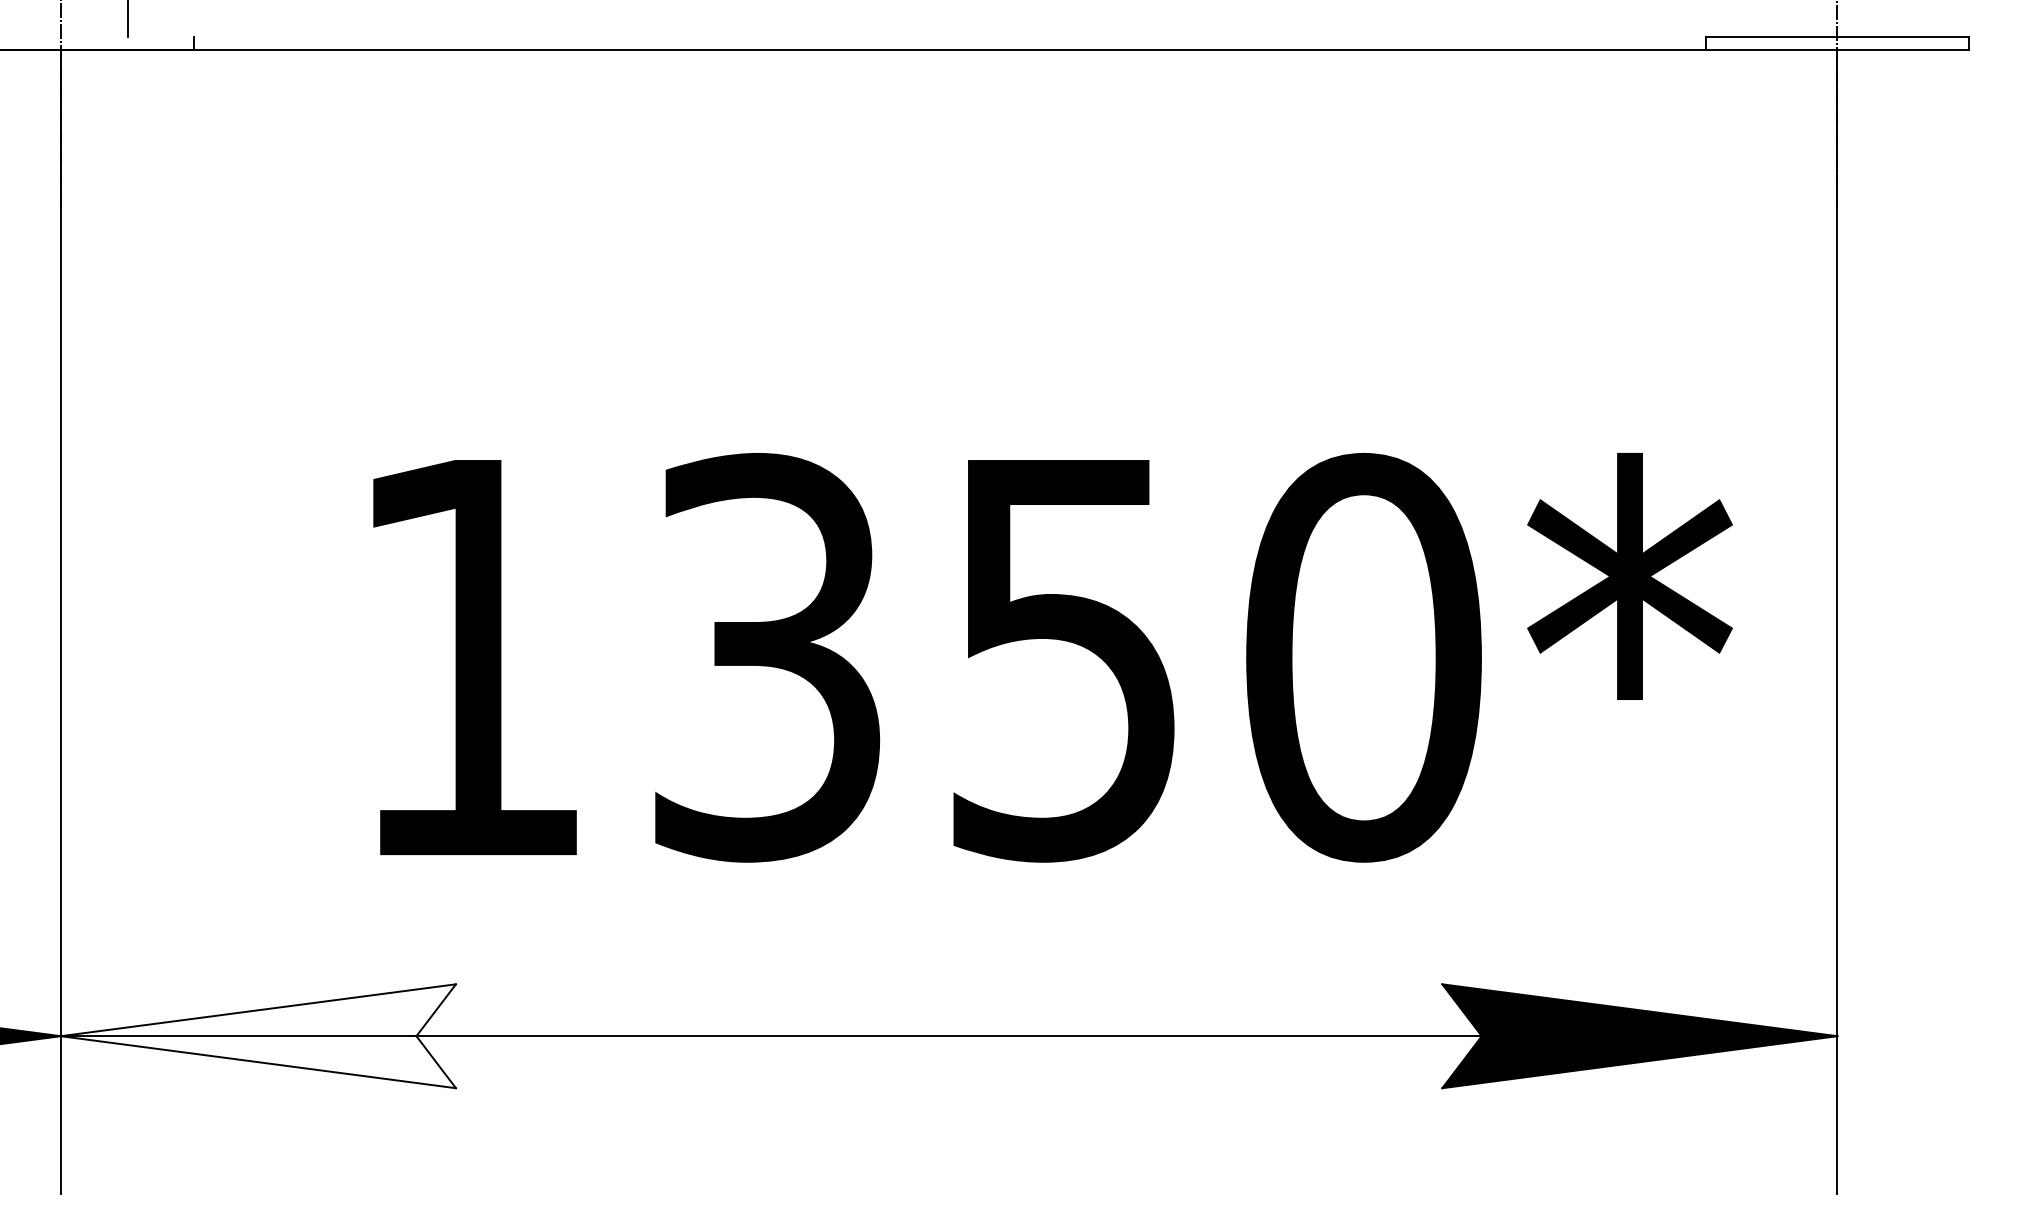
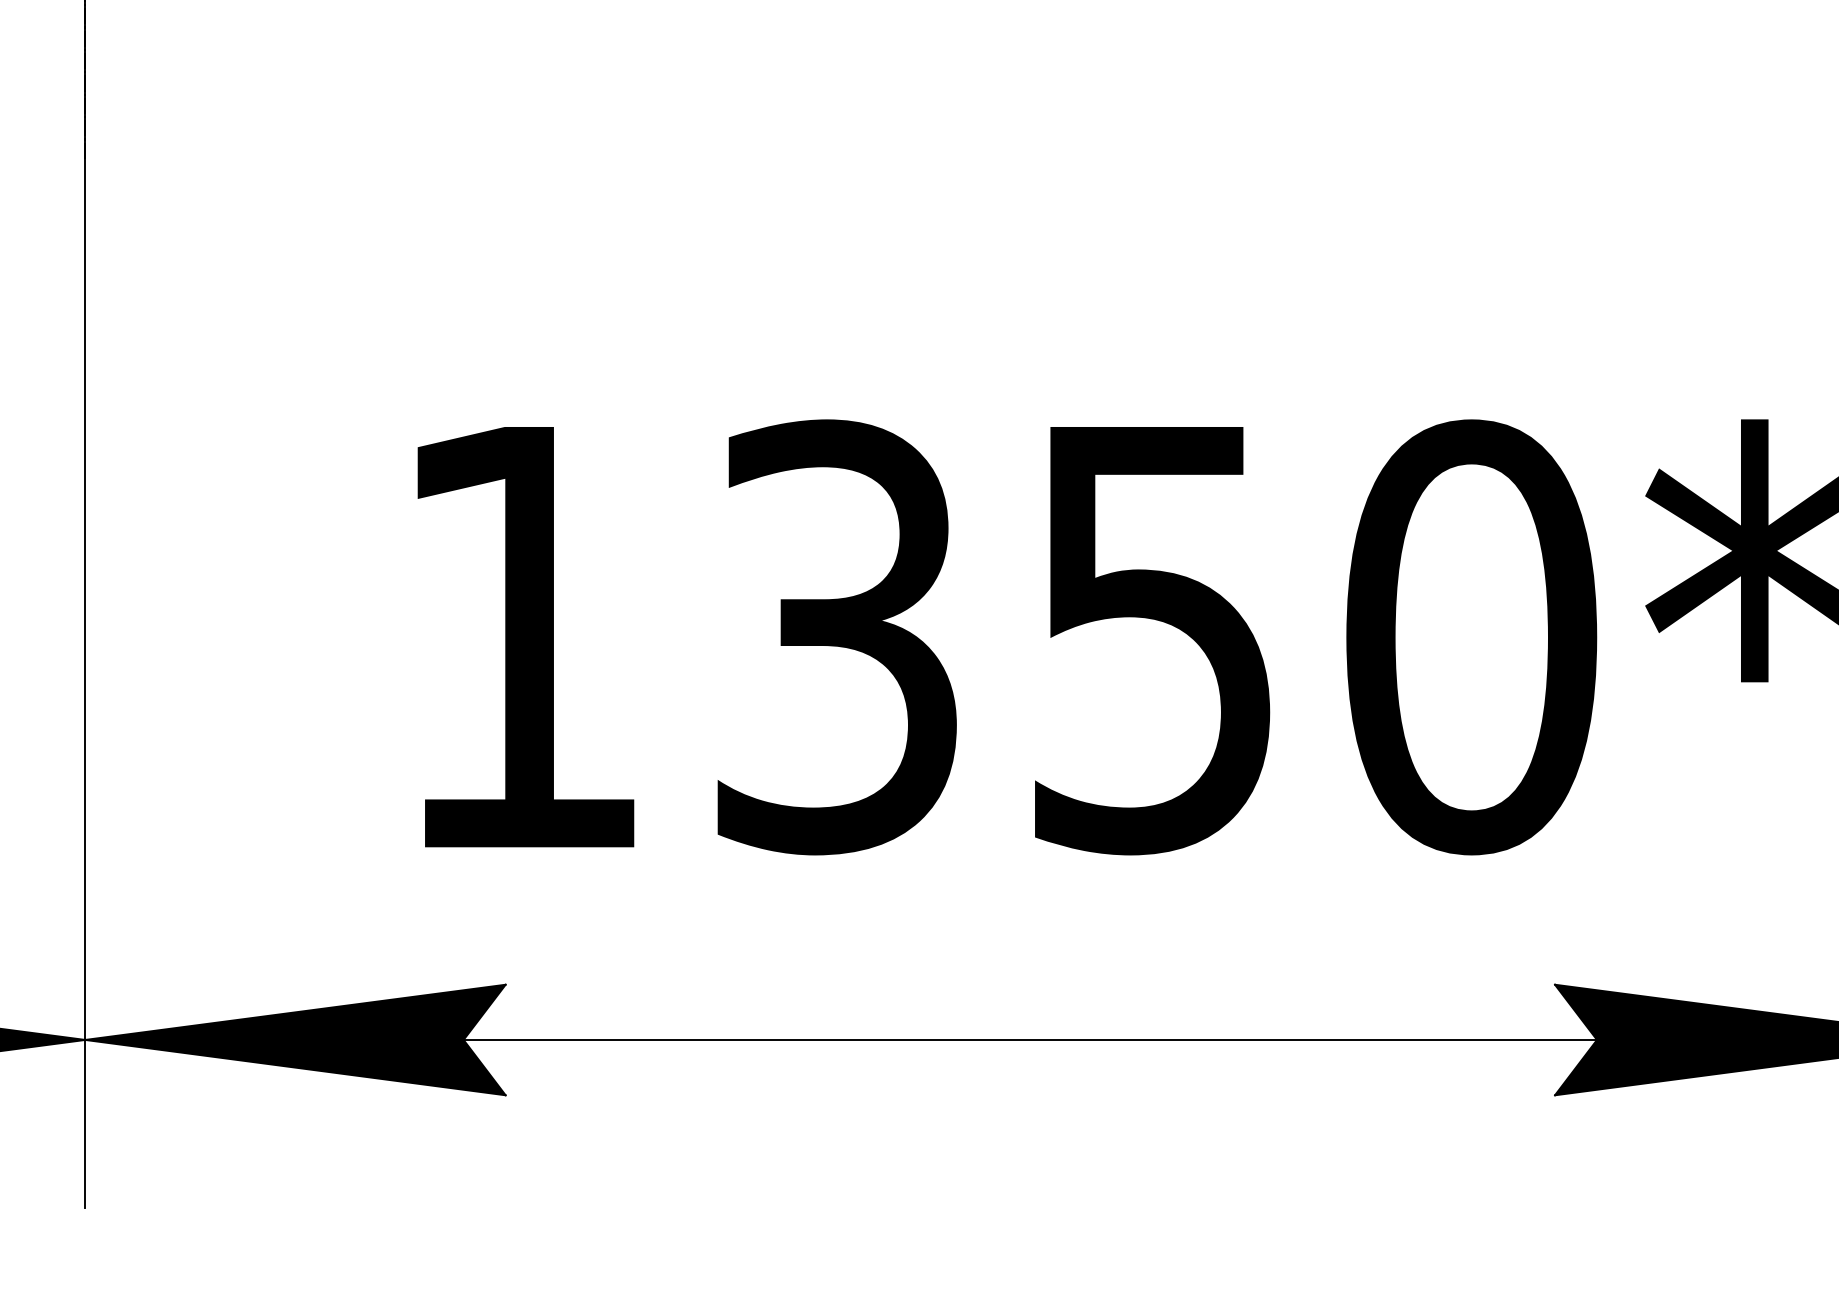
fill: (257, 1036) -> (294, 1040), added

